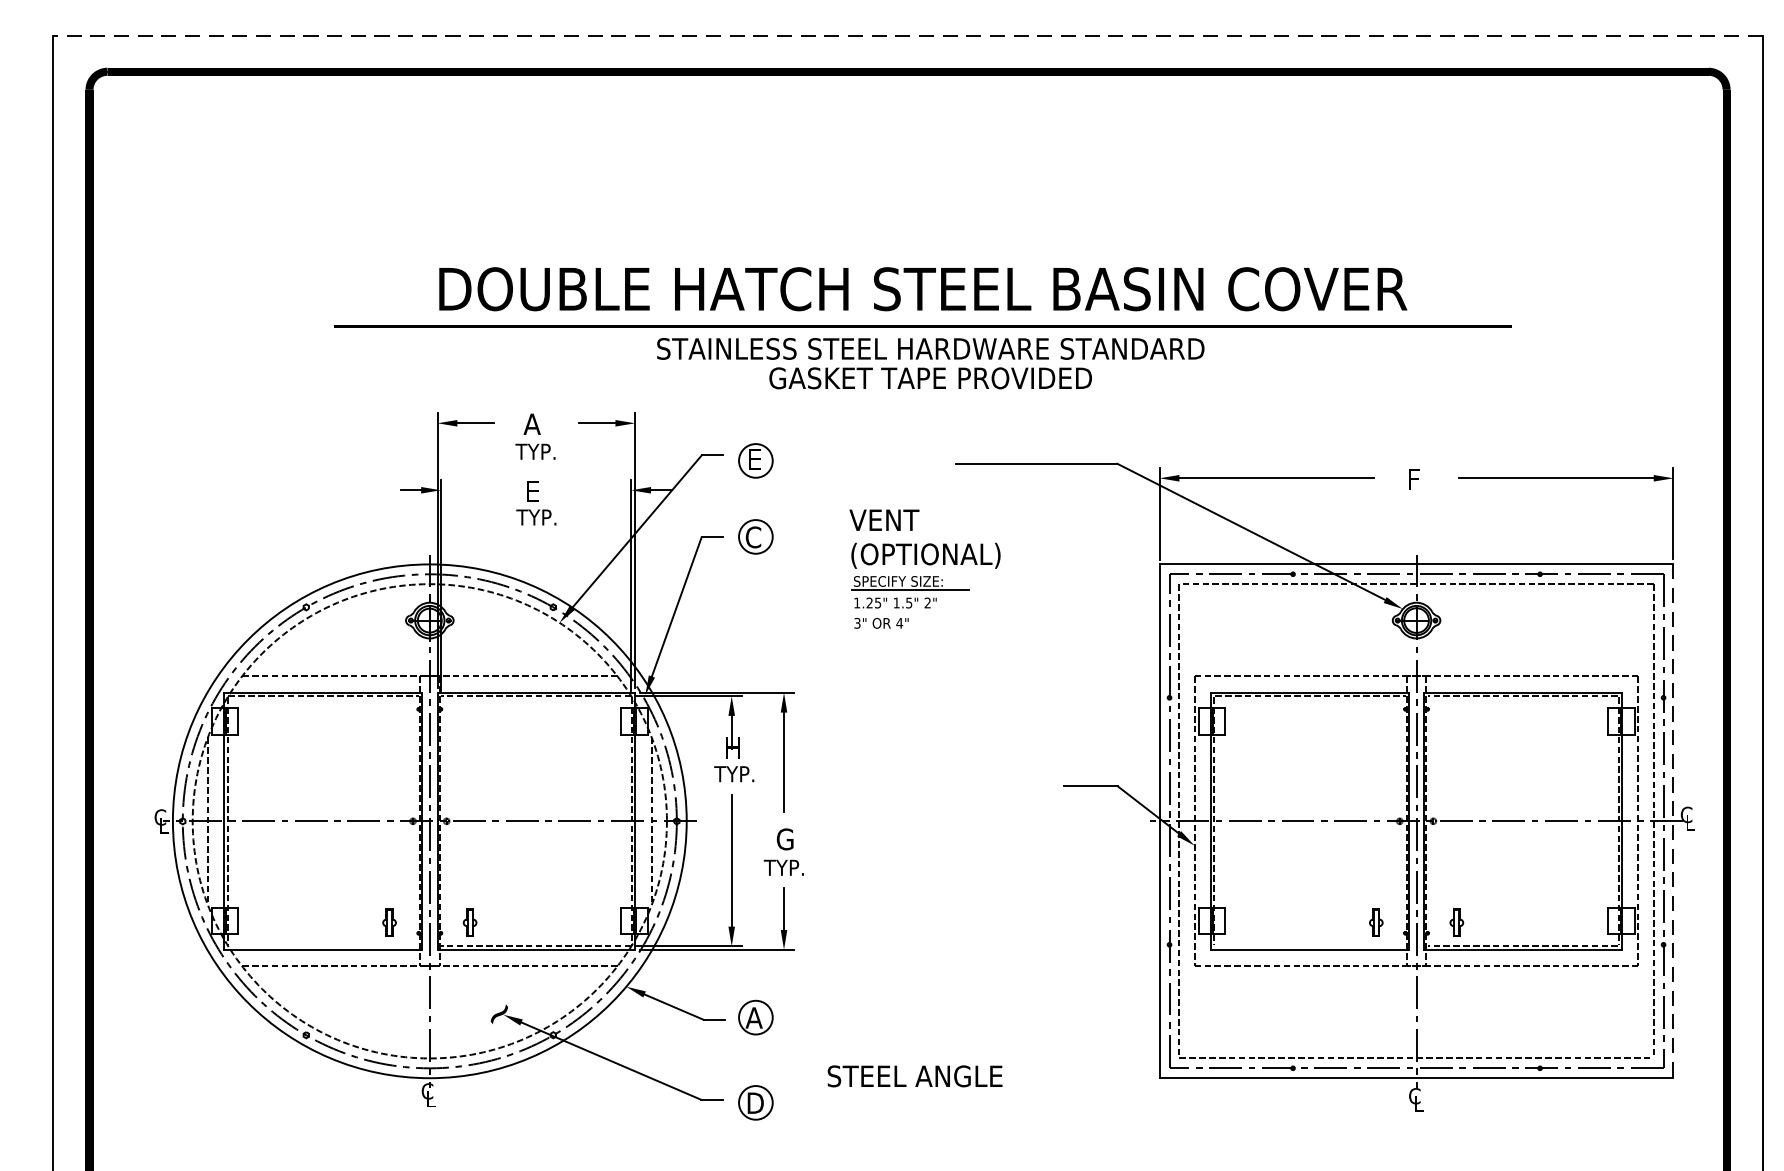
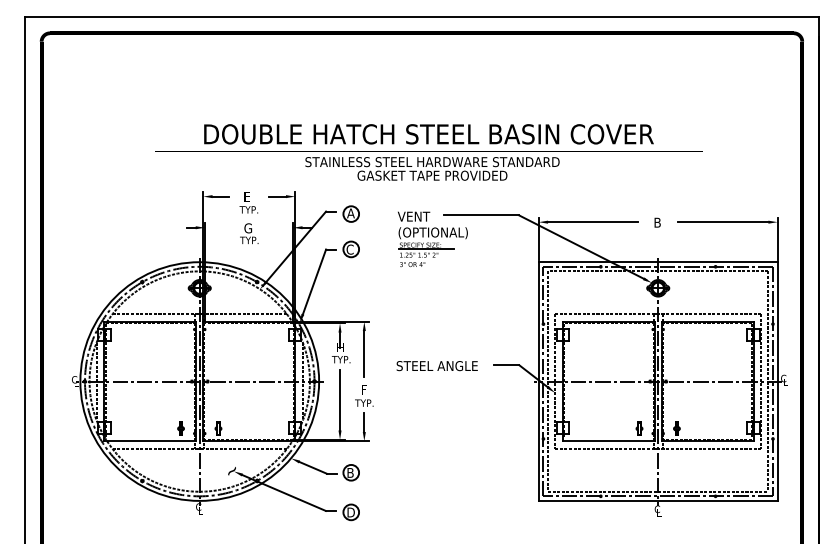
line: (907, 35) -> (421, 16), dashed -> solid
text: (532, 423) -> (247, 196), A -> E
text: (754, 459) -> (350, 213), E -> A
text: (1415, 478) -> (657, 222), F -> B
text: (534, 491) -> (248, 228), E -> G
part: (924, 567) -> (432, 238), moved
line: (1673, 823) -> (777, 382), dashed -> solid
text: (784, 838) -> (364, 389), G -> F
text: (754, 1017) -> (350, 472), A -> B
text: (913, 1077) -> (436, 366), moved

